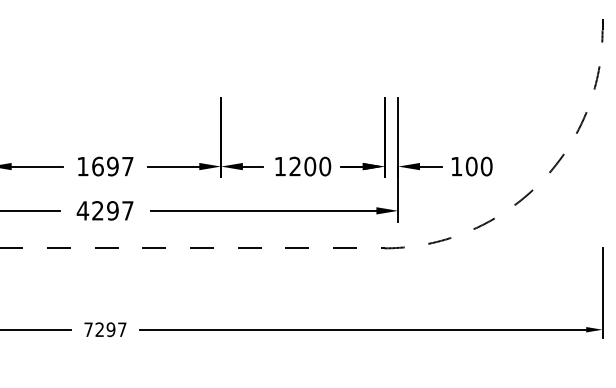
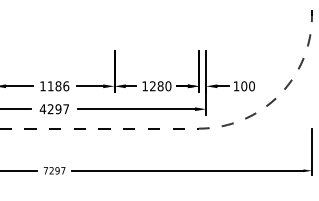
text: (112, 166) -> (58, 86), 1697 -> 1186
text: (309, 166) -> (160, 86), 1200 -> 1280

